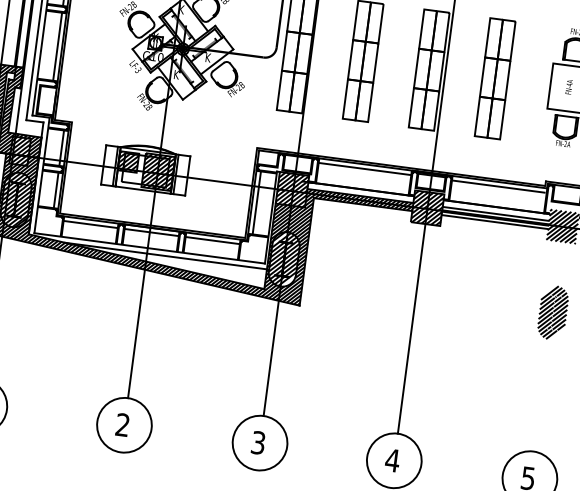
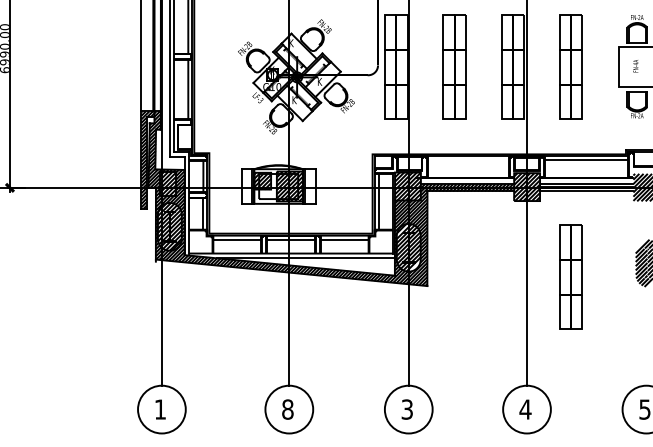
line: (365, 169) -> (468, 160), removed
part: (463, 316) -> (570, 276), added
text: (122, 424) -> (287, 409), 2 -> 8

